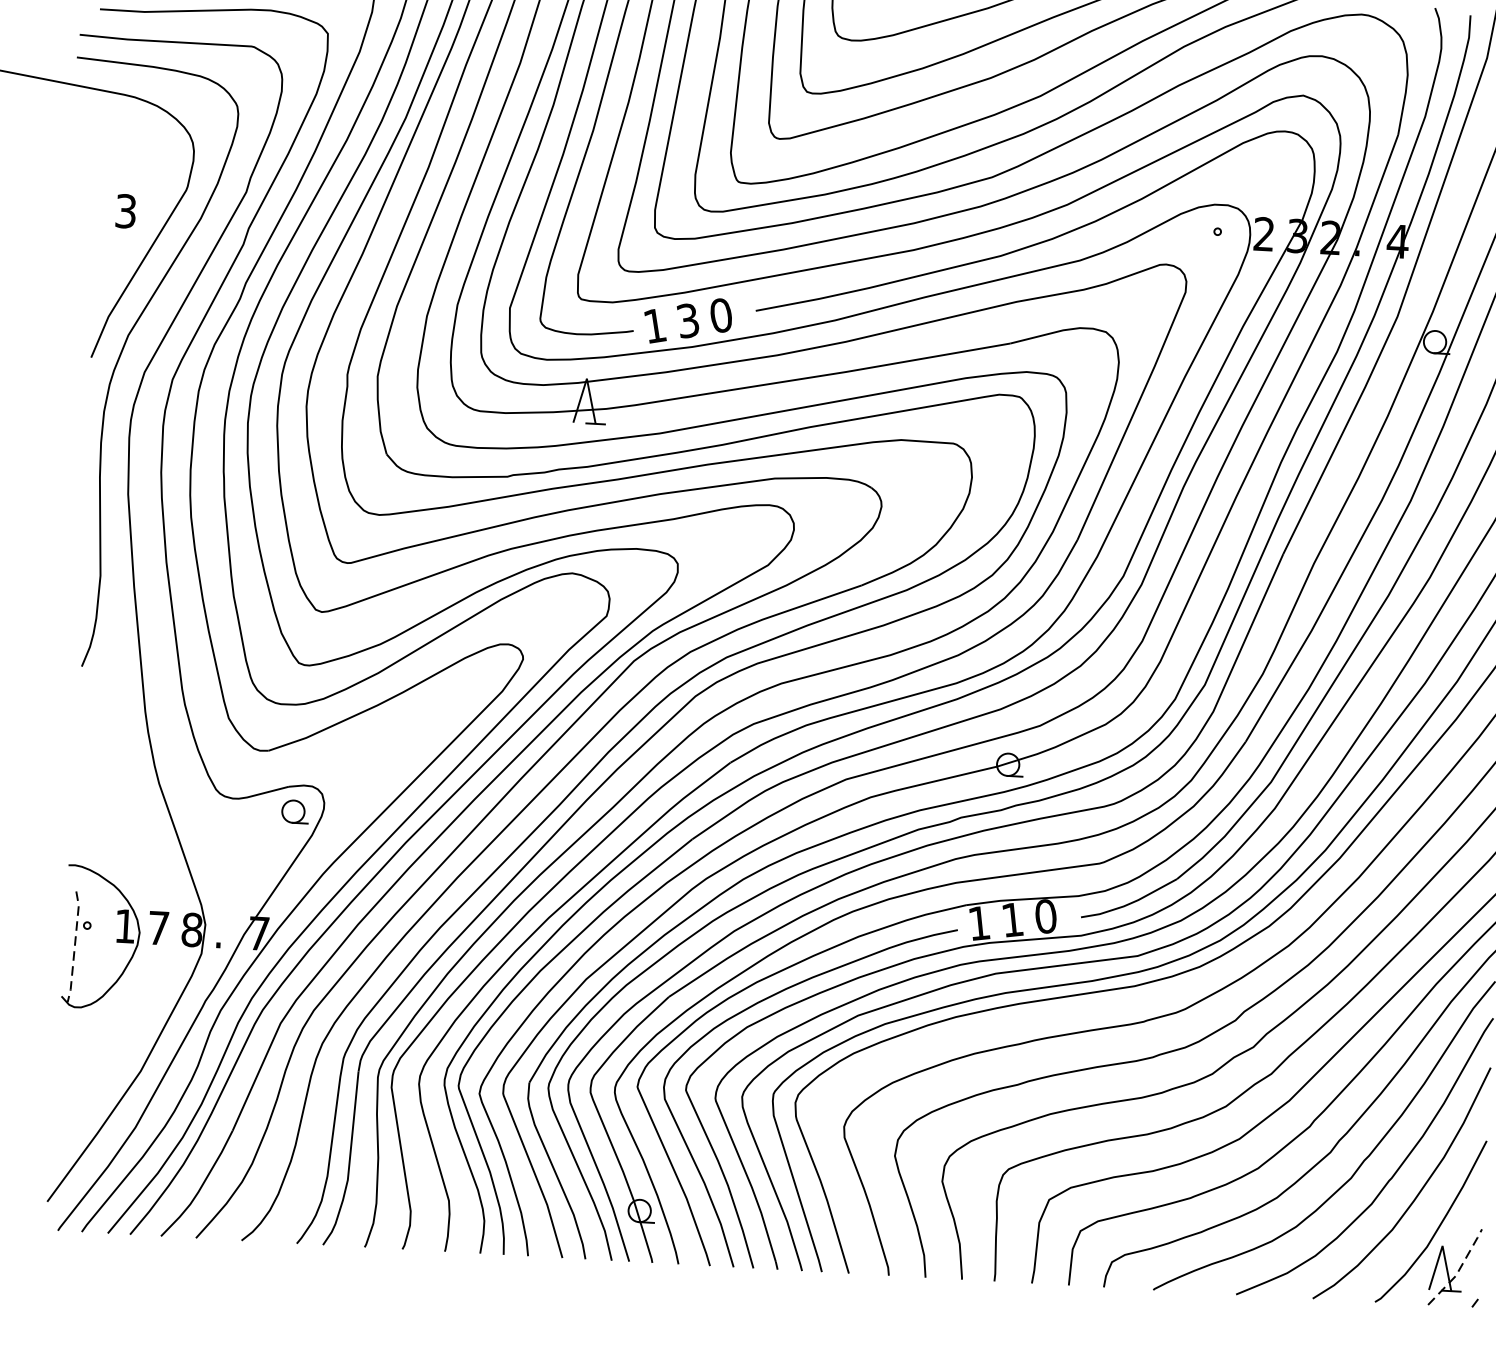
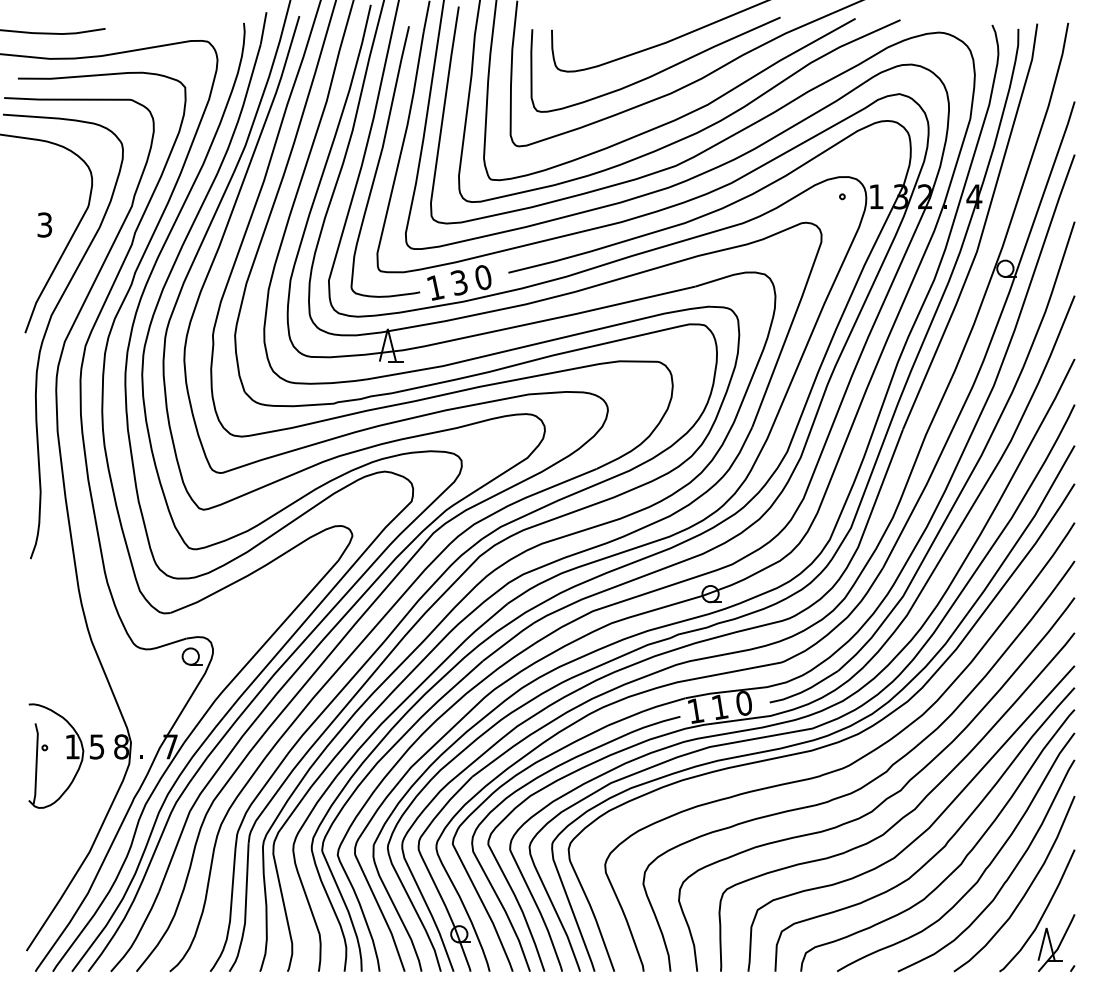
text: (1264, 233) -> (876, 196), 2 -> 1
text: (157, 927) -> (96, 746), 7 -> 5
line: (74, 947) -> (36, 764), dashed -> solid
line: (1458, 1270) -> (1059, 945), dashed -> solid

